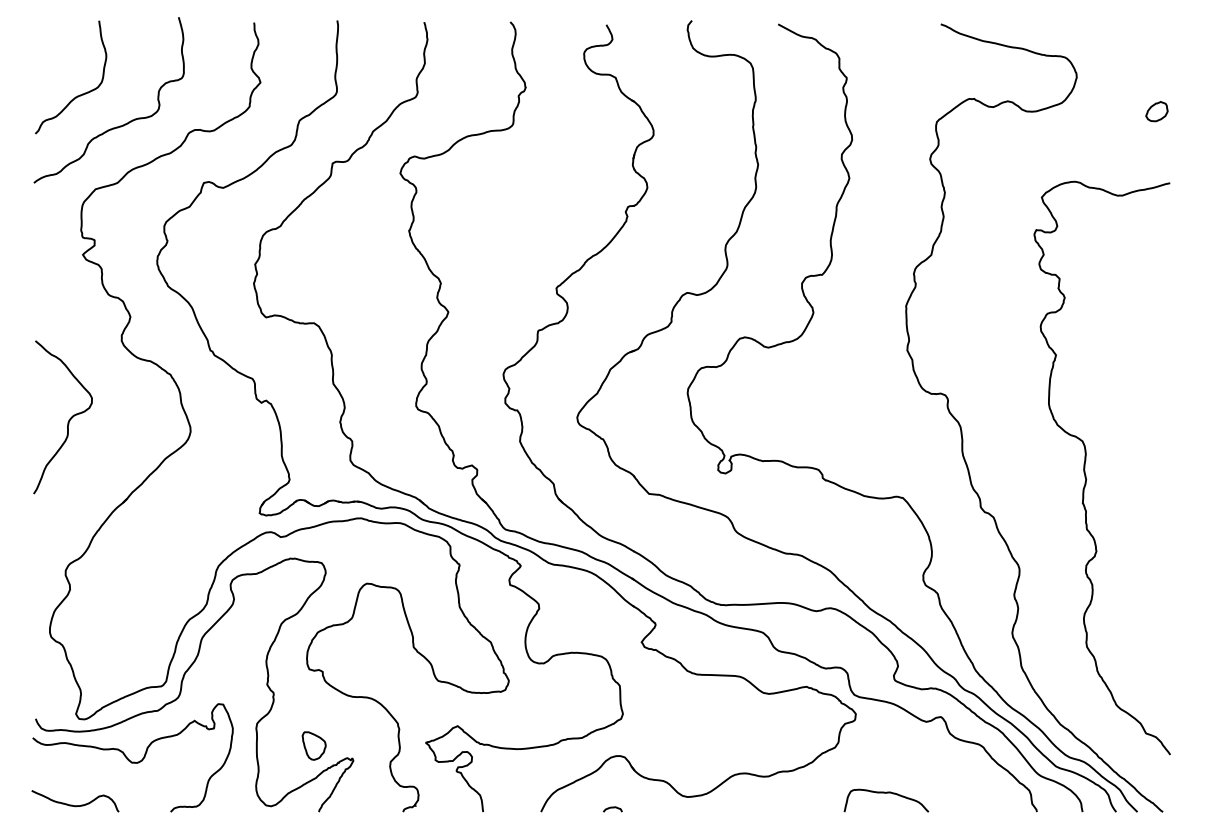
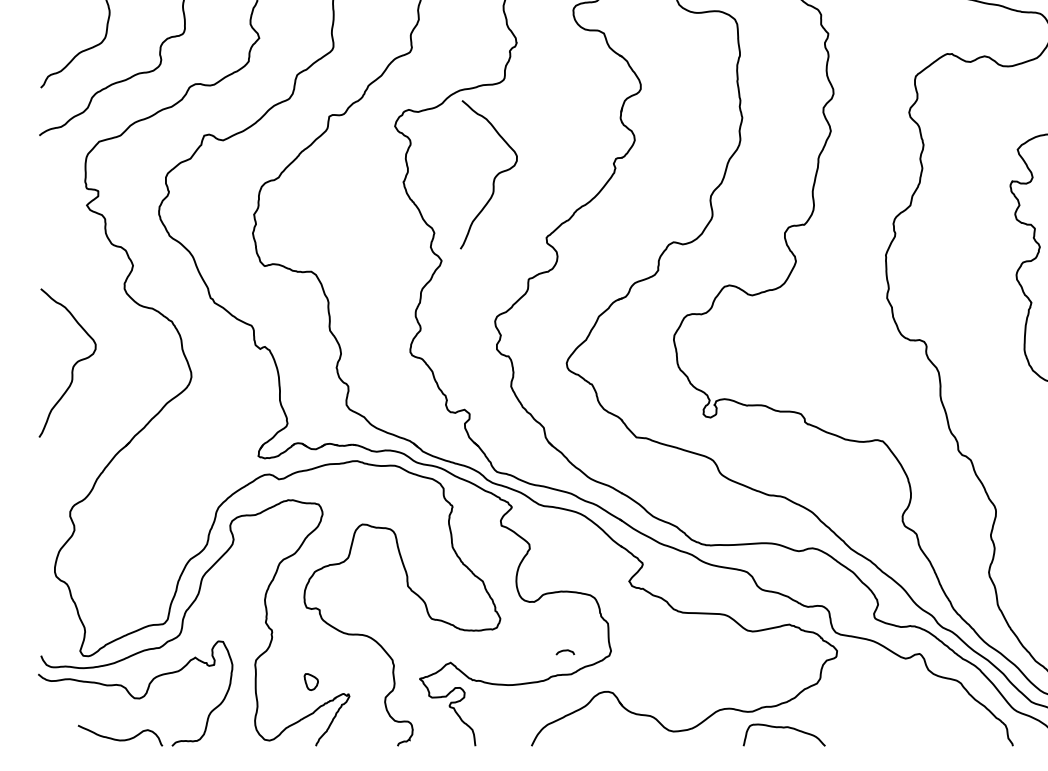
curve: (502, 226) -> (494, 177), added
part: (313, 745) -> (310, 681), size x0.6
curve: (886, 793) -> (784, 728), moved
curve: (75, 805) -> (120, 739), moved
curve: (612, 808) -> (565, 651), moved

